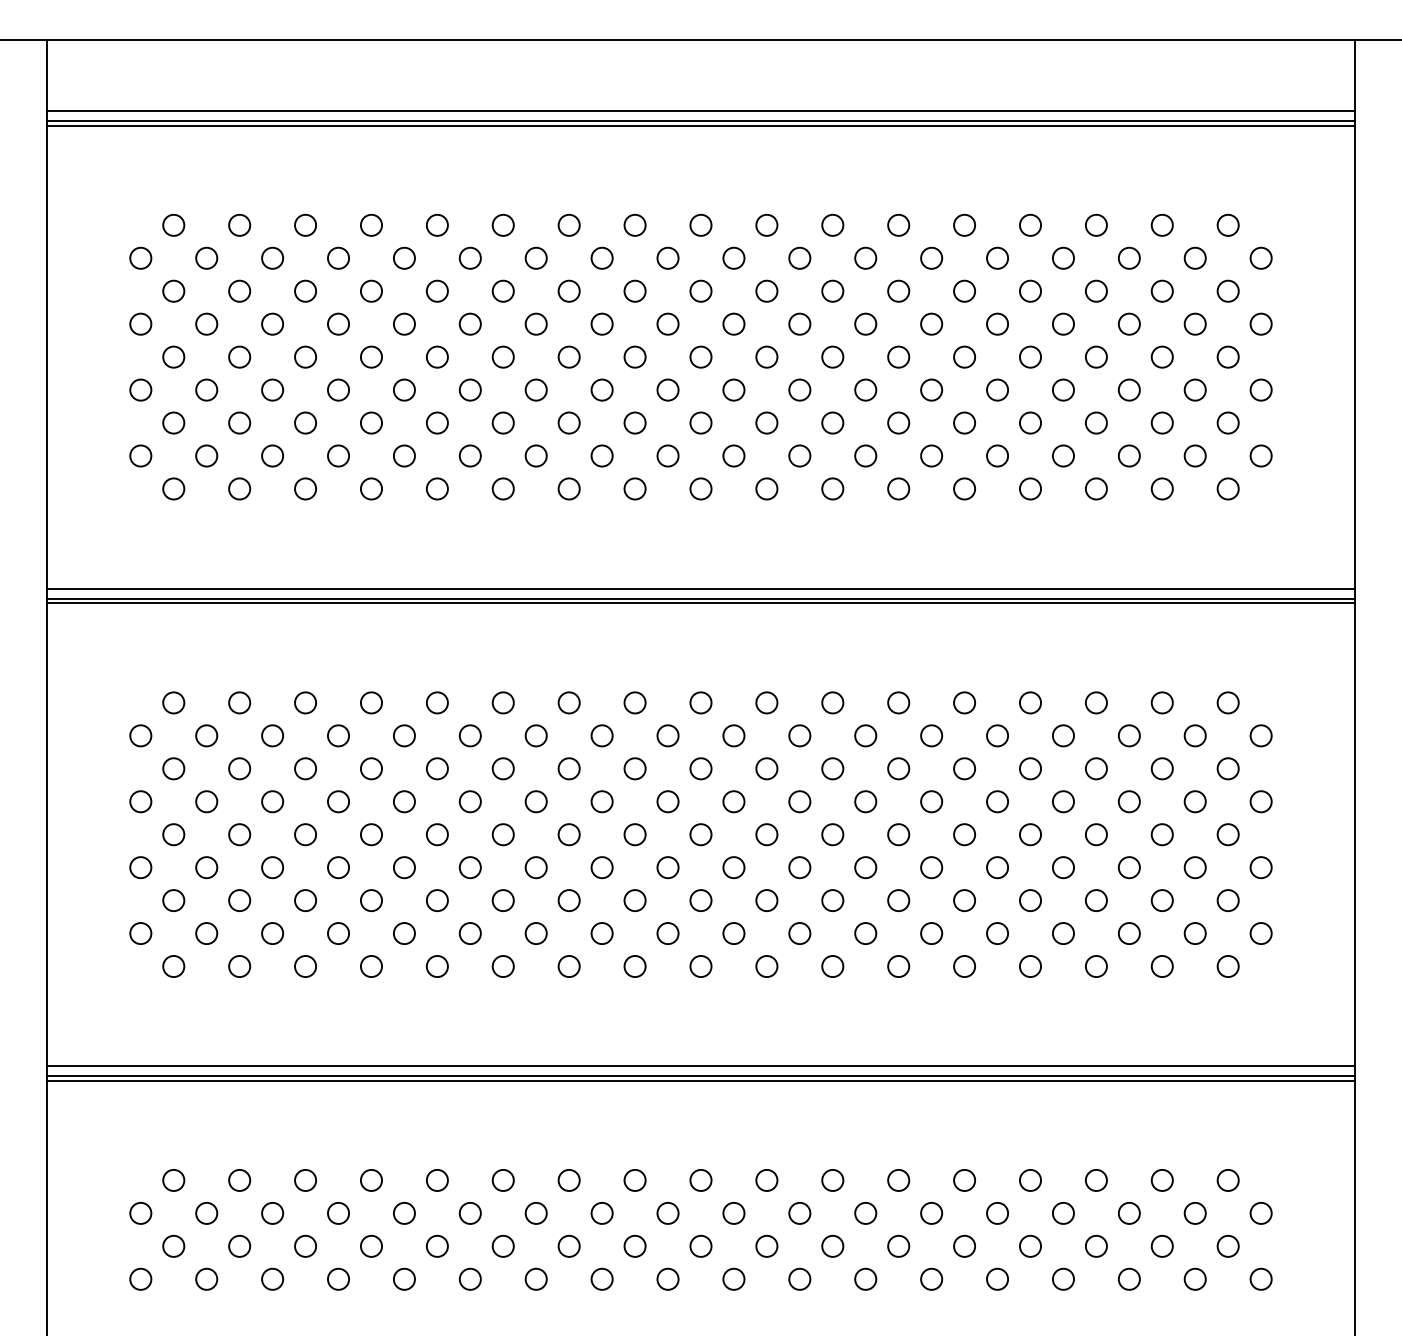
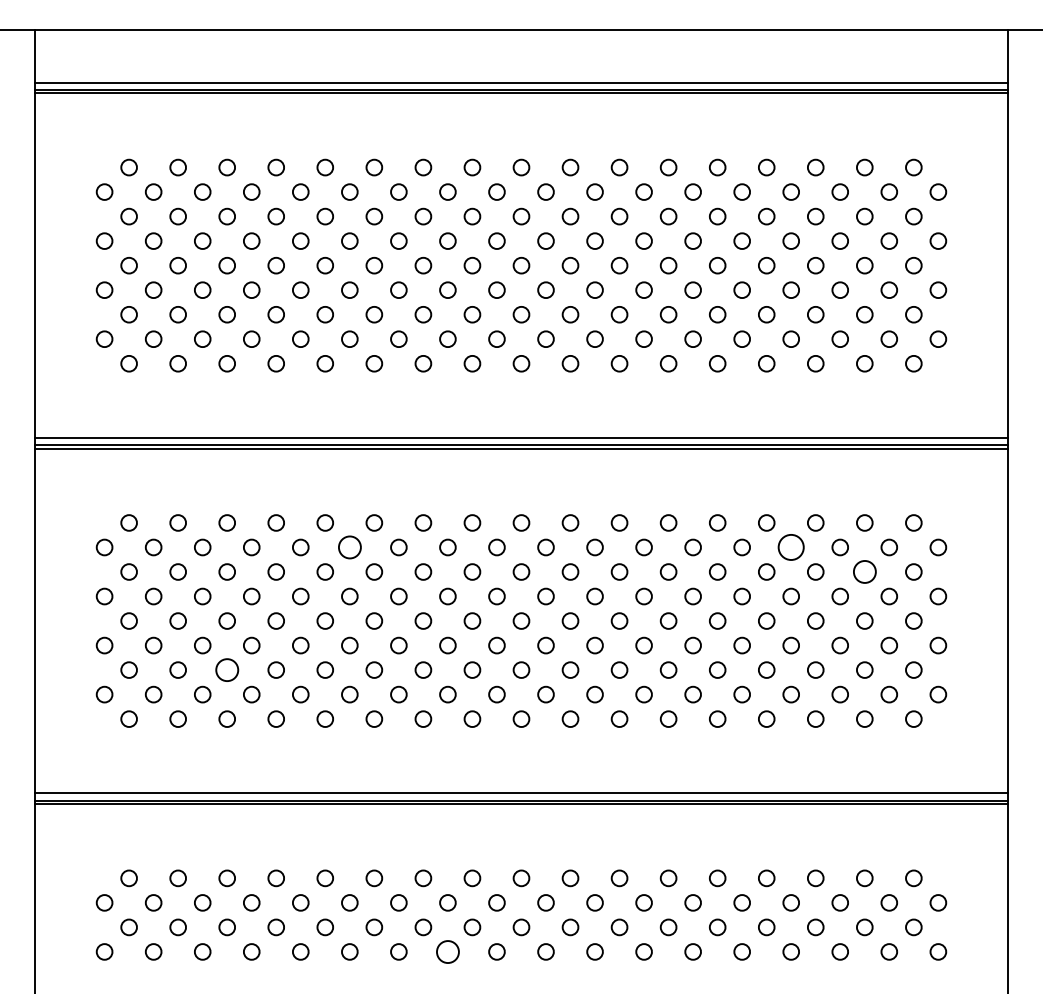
circle: (469, 735) -> (349, 547), size x1.4
circle: (1063, 735) -> (791, 547), size x1.6
circle: (1161, 768) -> (864, 571), size x1.4
circle: (305, 900) -> (227, 670), size x1.4
circle: (601, 1278) -> (447, 951), size x1.4

